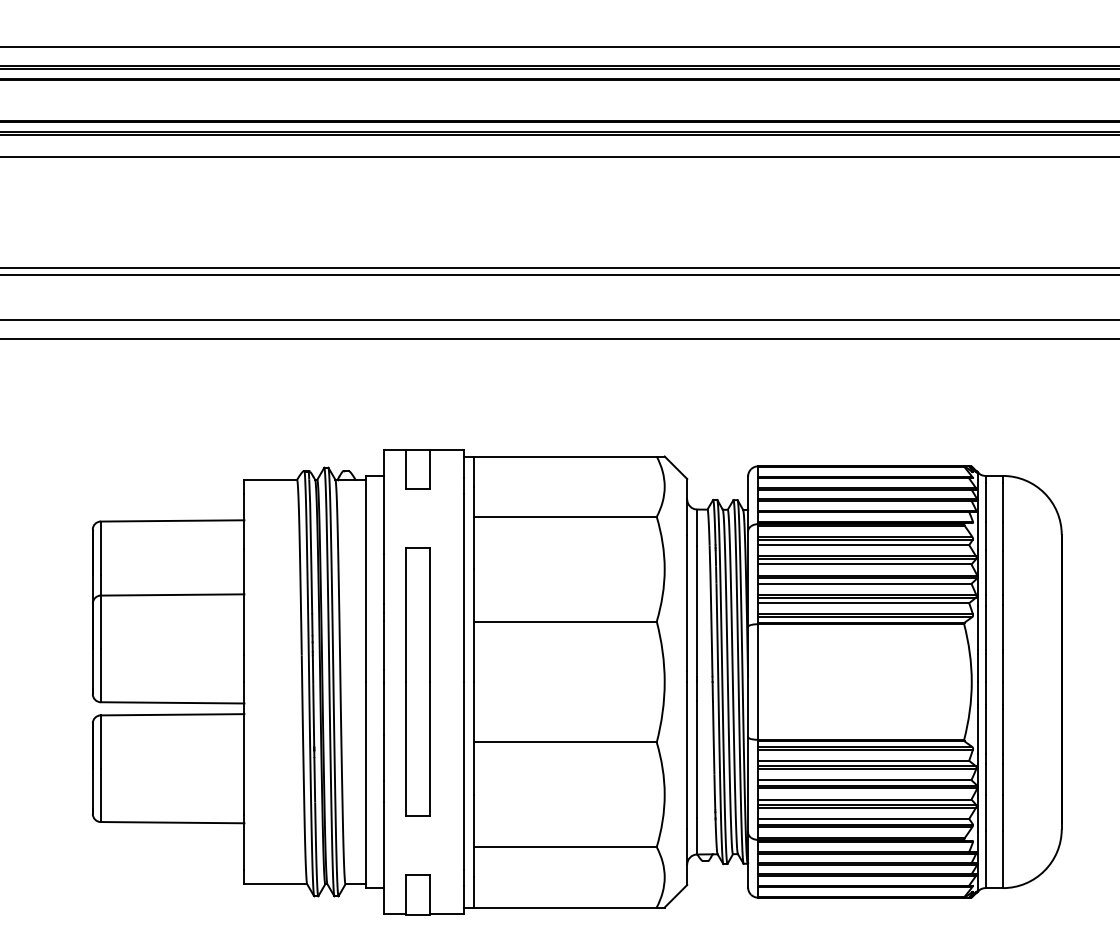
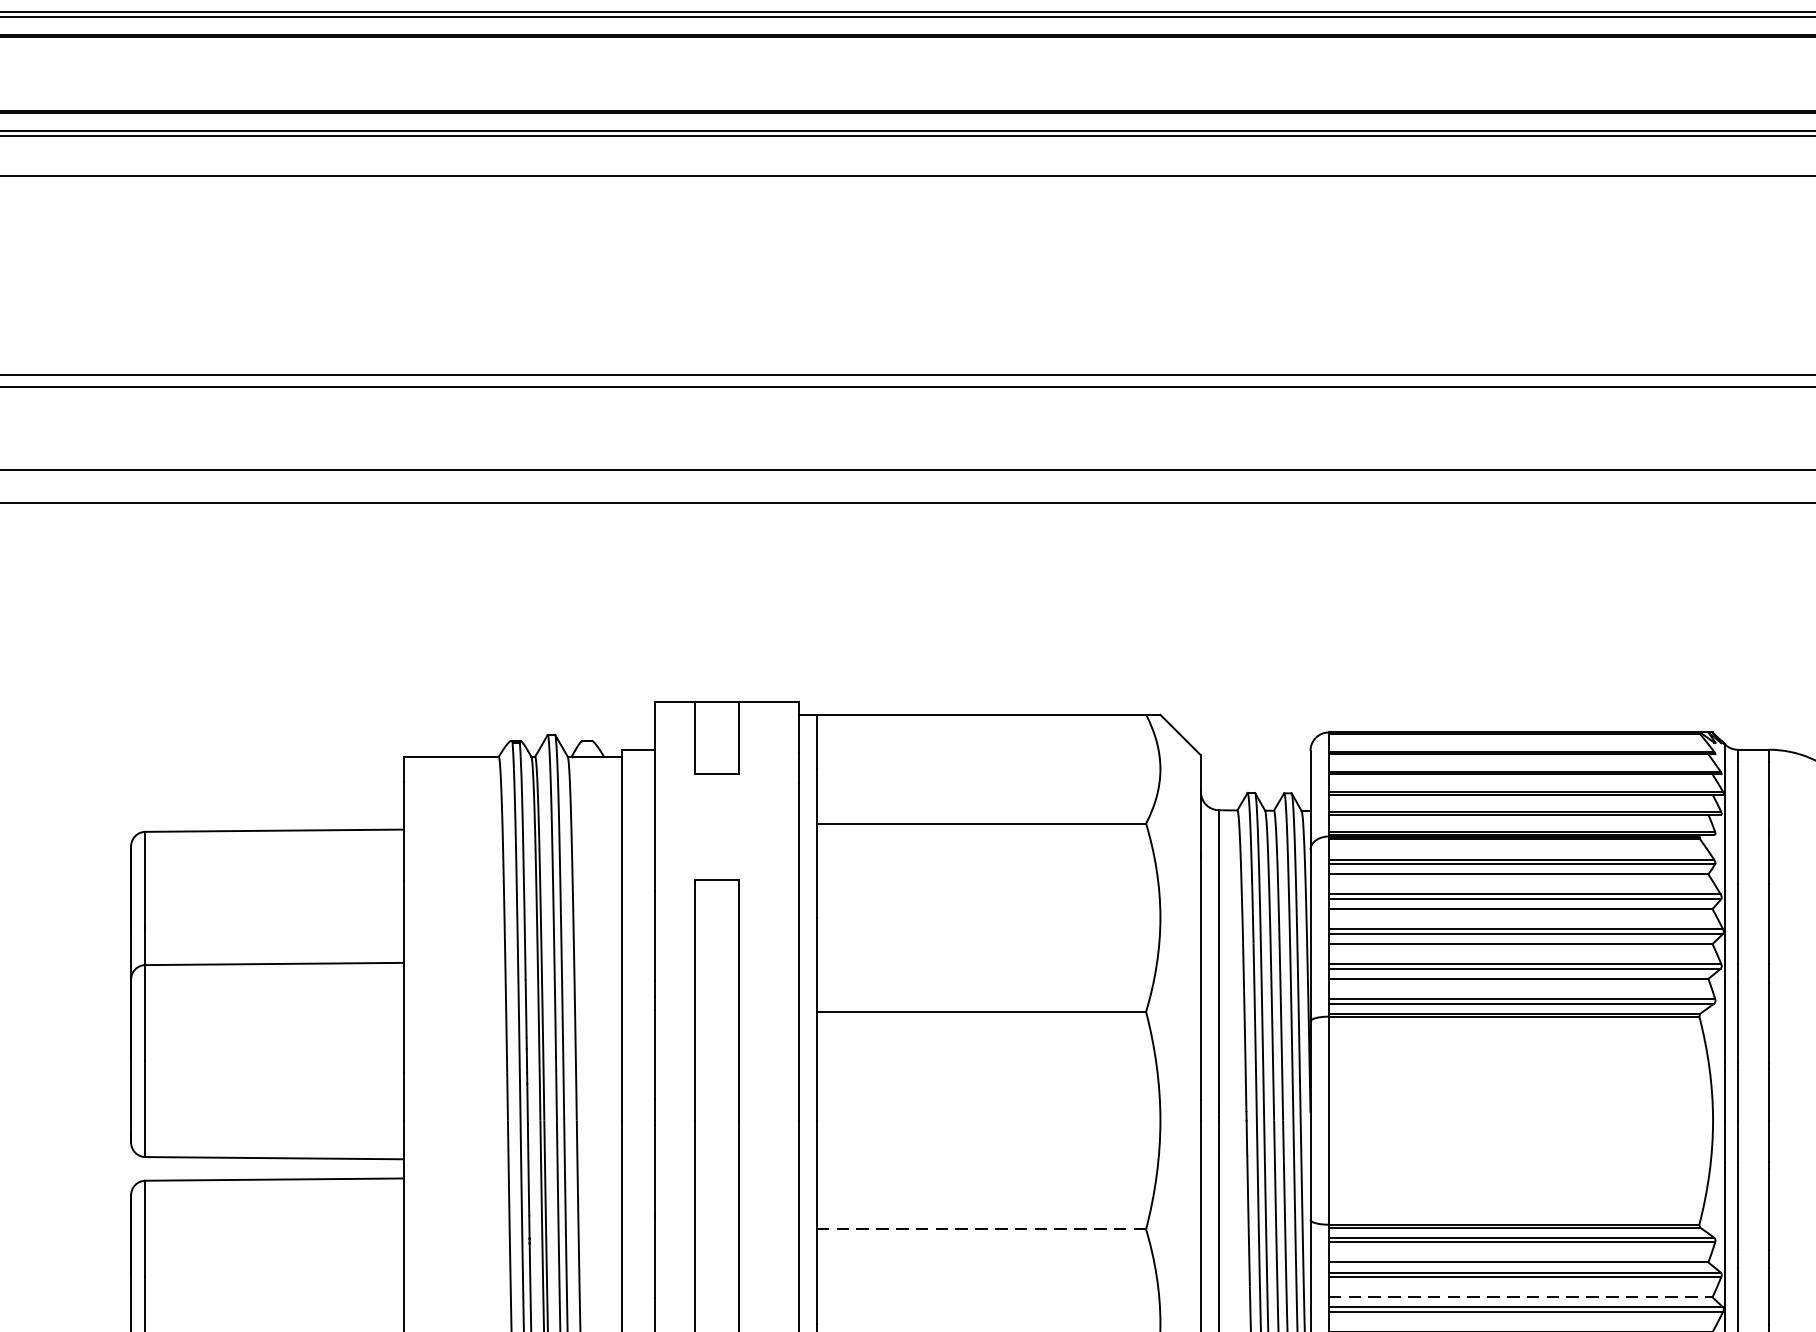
line: (564, 742) -> (980, 1229), solid -> dashed
line: (864, 780) -> (1520, 1297), solid -> dashed

